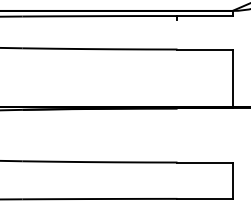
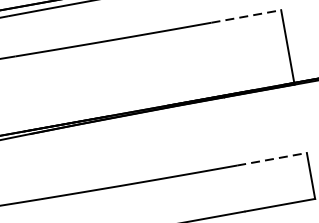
line: (205, 49) -> (246, 16), solid -> dashed
line: (205, 162) -> (272, 159), solid -> dashed

